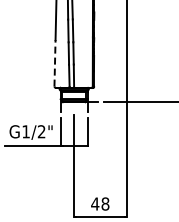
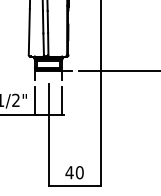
line: (55, 62) -> (29, 31), dashed -> solid
text: (105, 203) -> (79, 172), 48 -> 40

